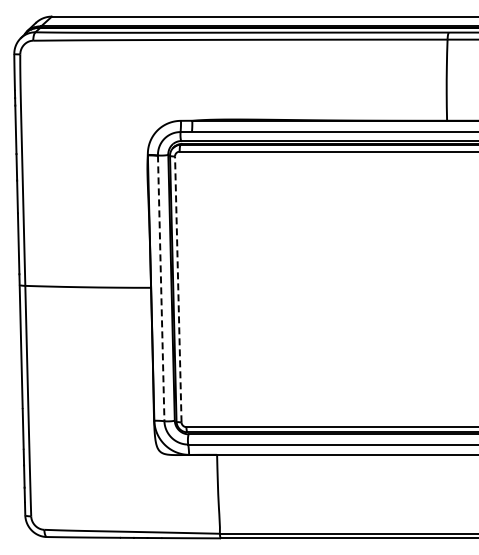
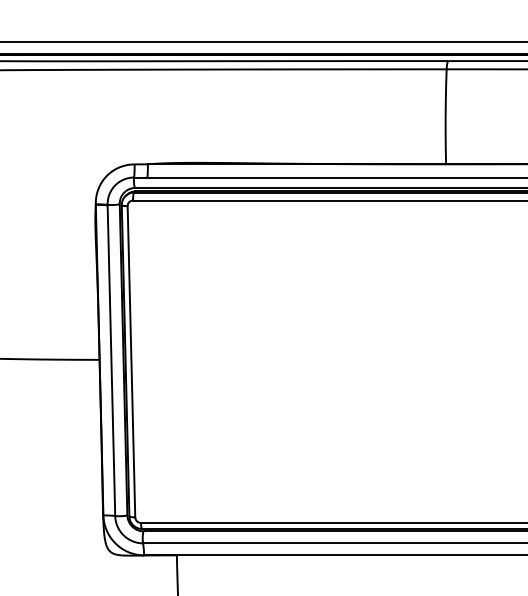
line: (161, 288) -> (111, 360), dashed -> solid
line: (178, 289) -> (131, 361), dashed -> solid

